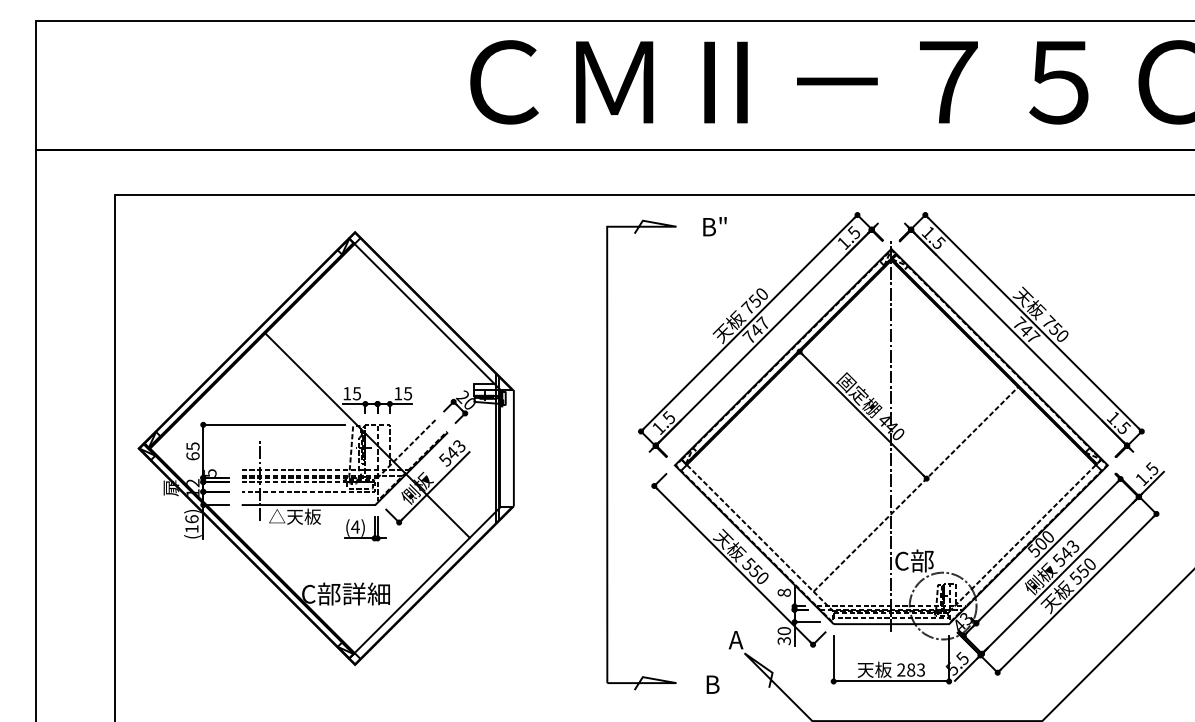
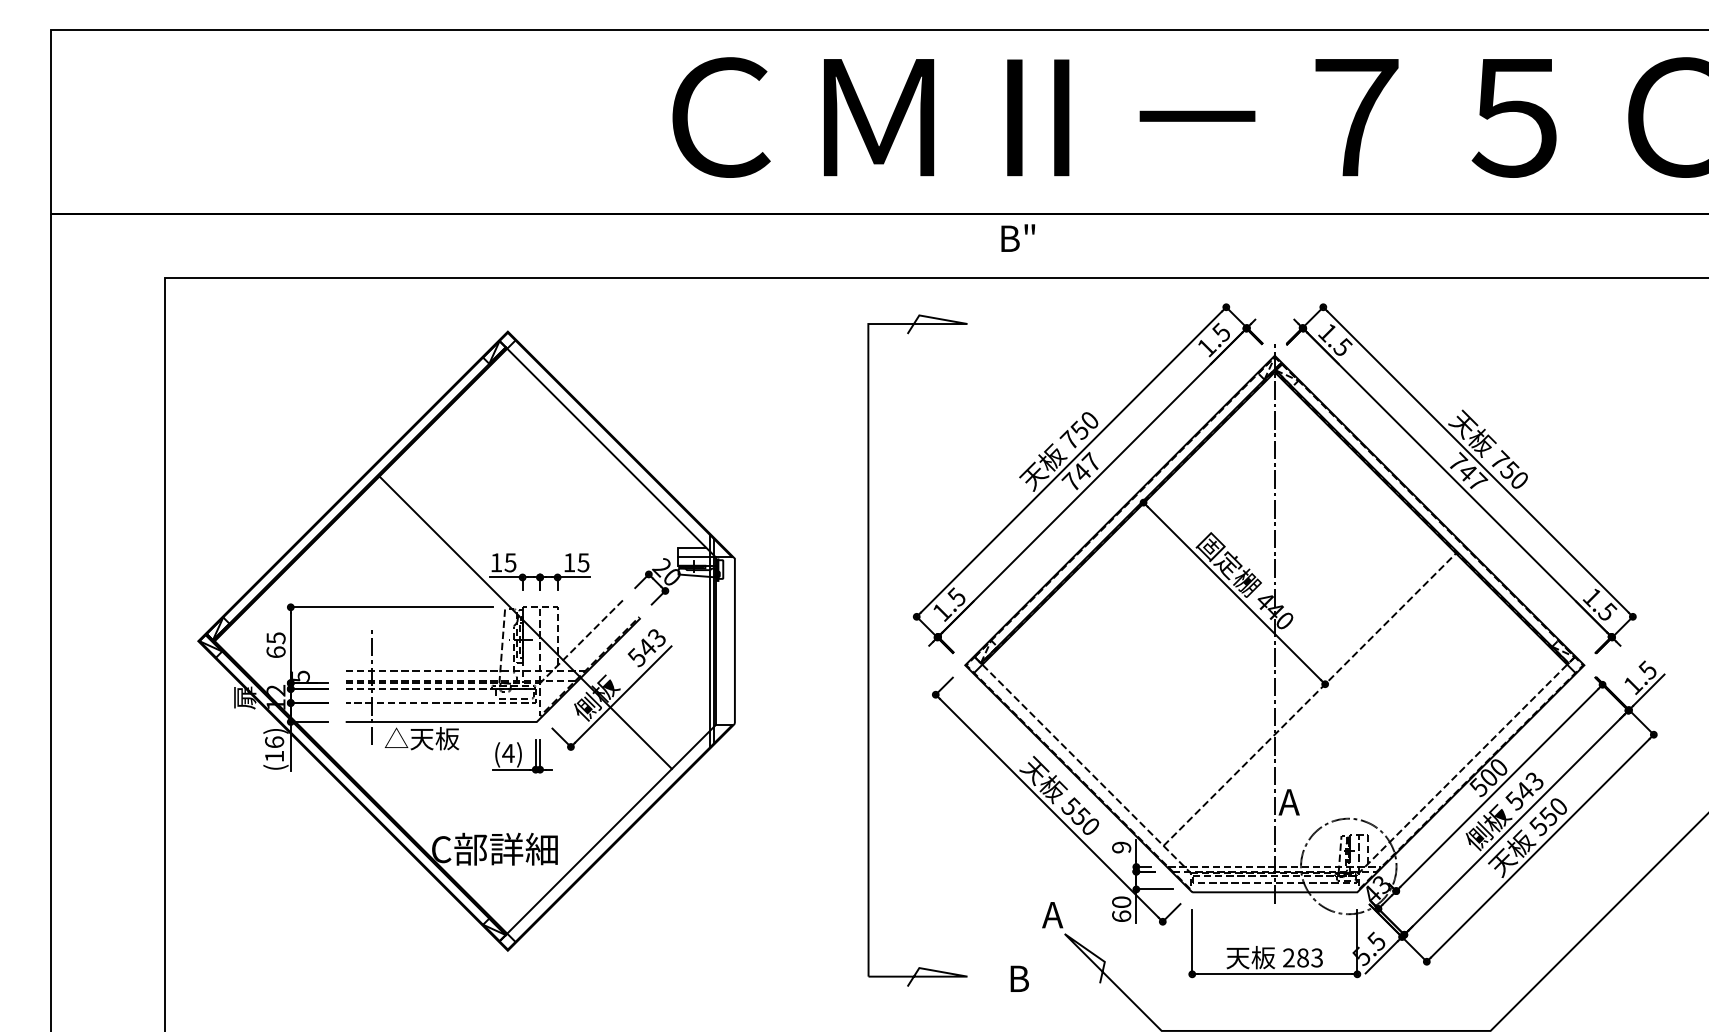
text: (714, 226) -> (1017, 237), moved
text: (913, 560) -> (1306, 801), C部 -> A
text: (783, 592) -> (1120, 847), 8 -> 9
text: (783, 640) -> (1120, 915), 30 -> 60

